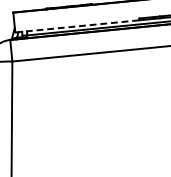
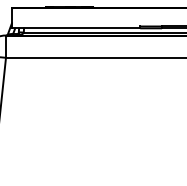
line: (77, 26) -> (76, 28), dashed -> solid

